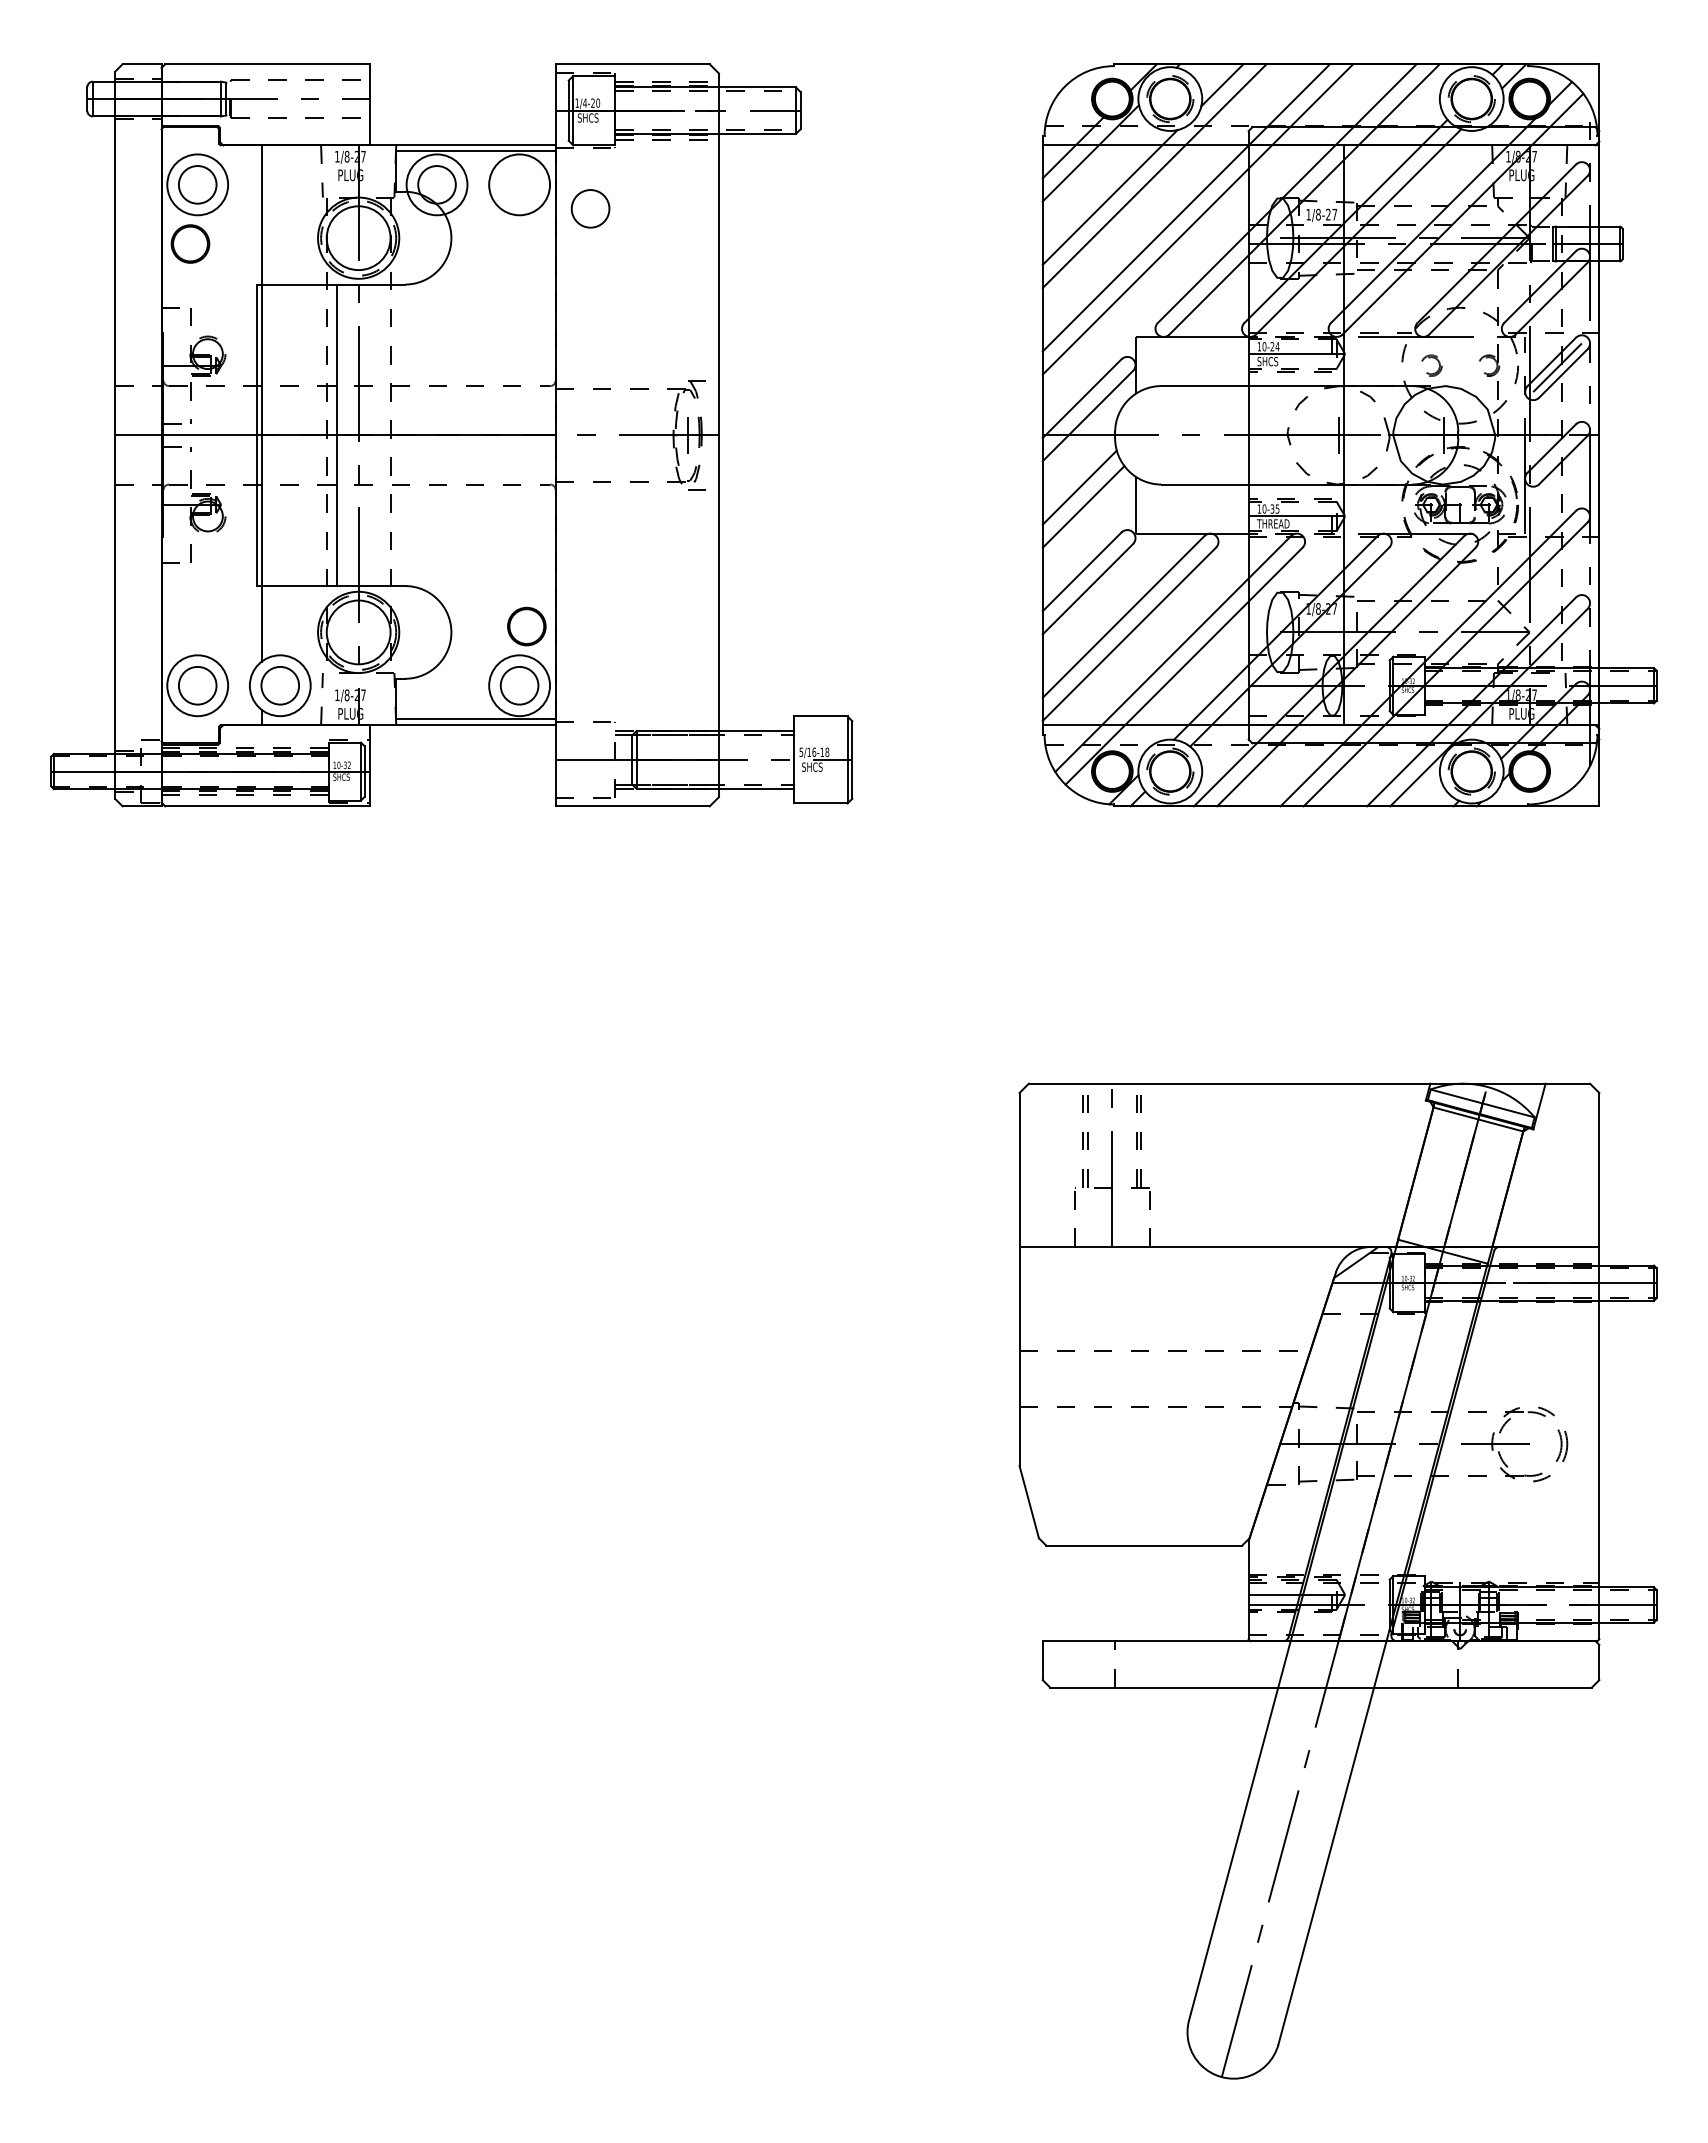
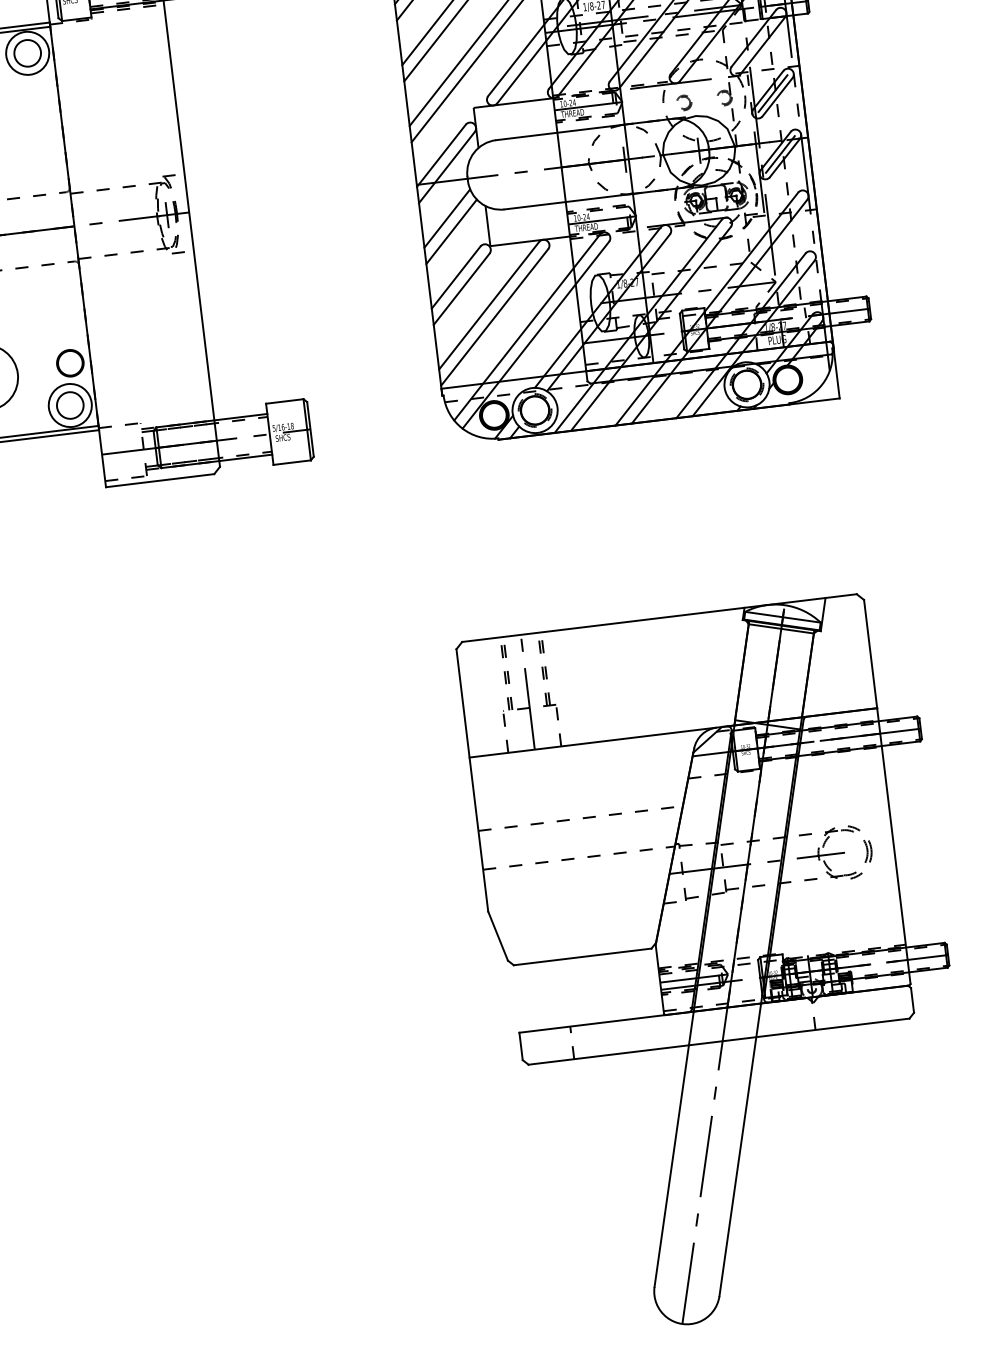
circle: (590, 208) -> (27, 53), moved
text: (1272, 361) -> (572, 113), SHCS -> THREAD
line: (1557, 454) -> (780, 154), added
text: (1274, 508) -> (585, 216), 10-35 -> 10-24

